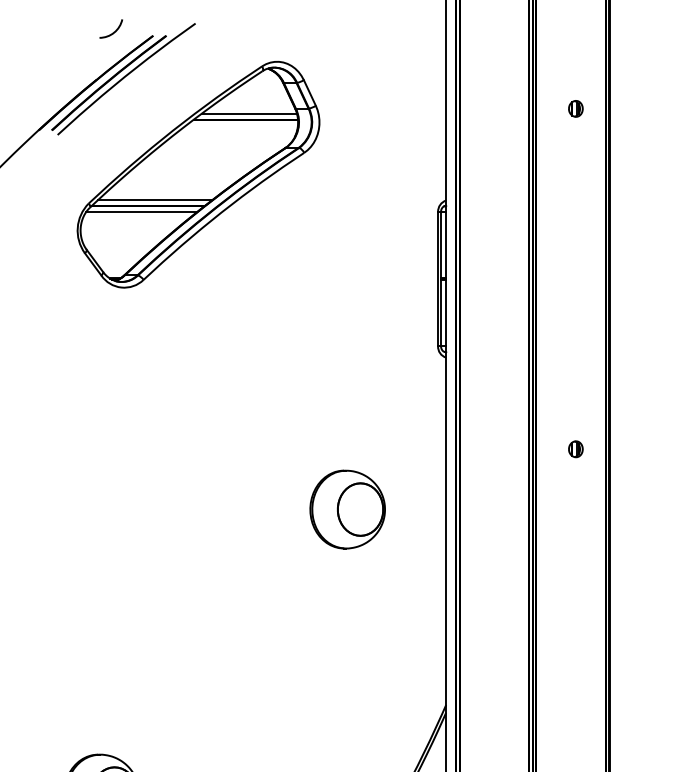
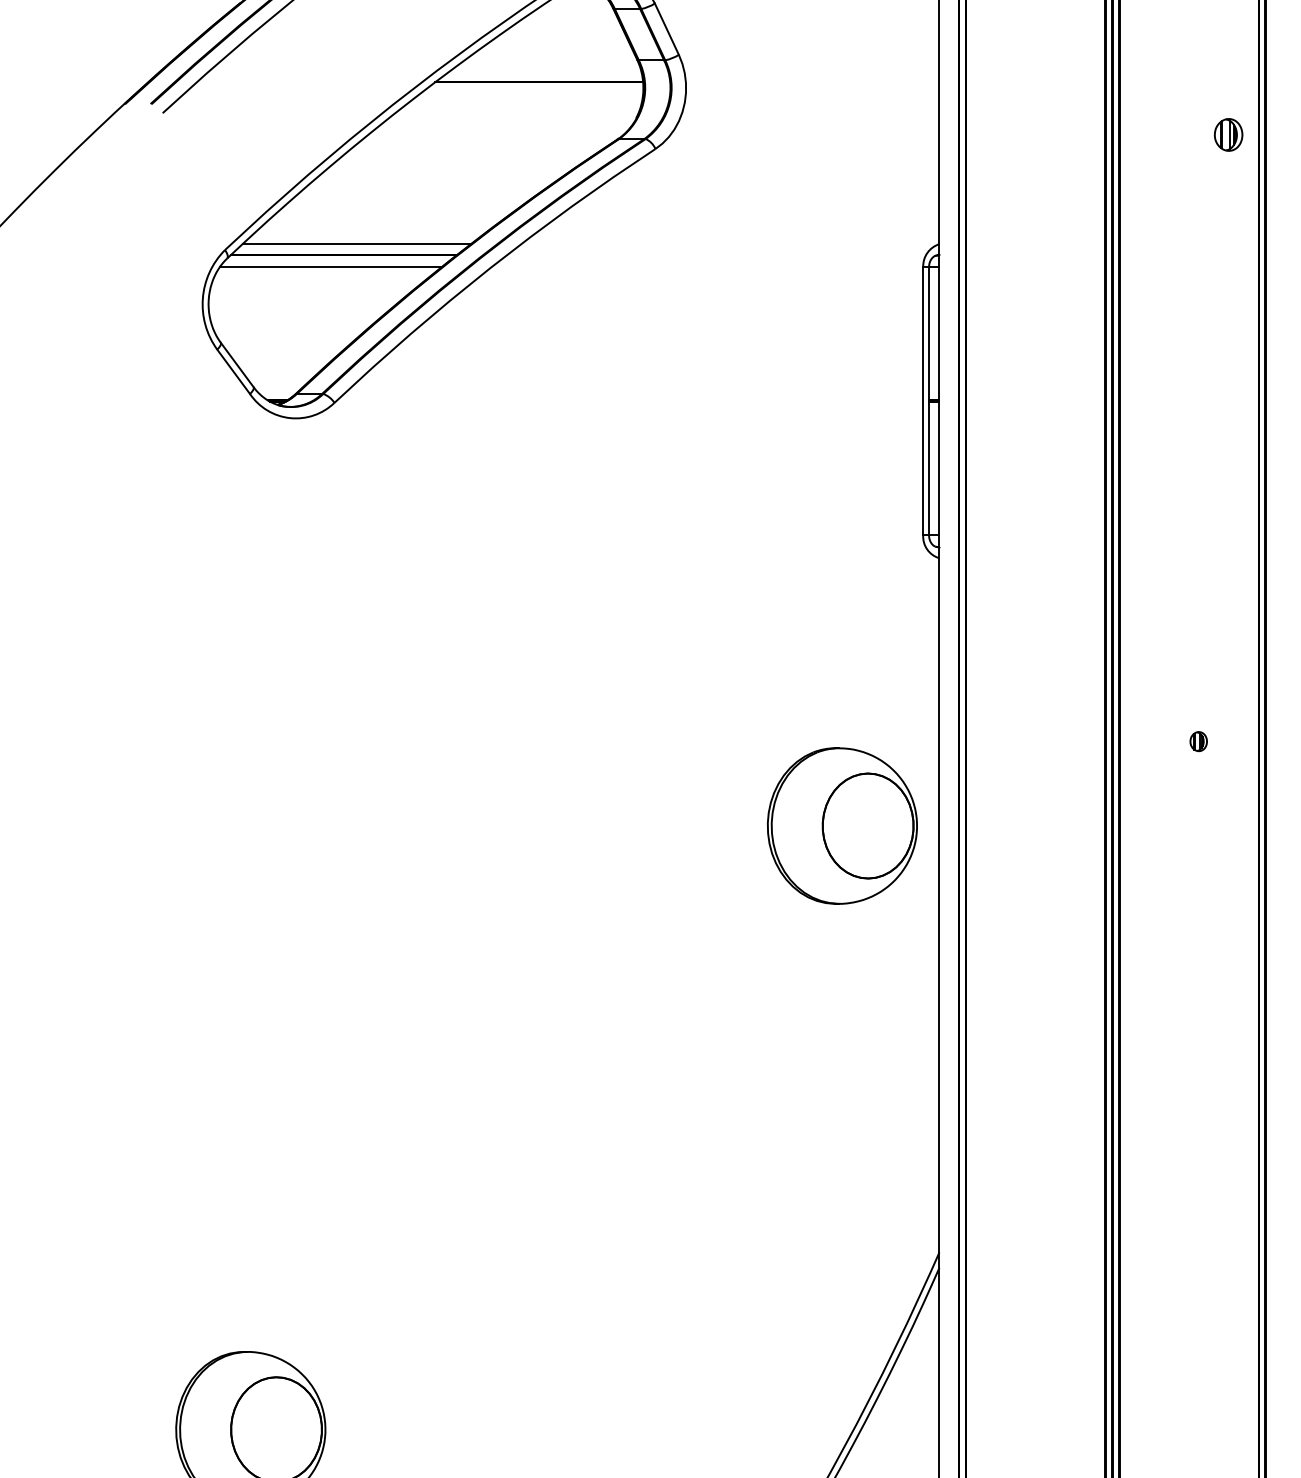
part: (575, 108) -> (1227, 134), moved
line: (248, 113) -> (544, 70), removed
part: (575, 449) -> (1197, 741), size x0.6
part: (347, 509) -> (842, 825), moved

